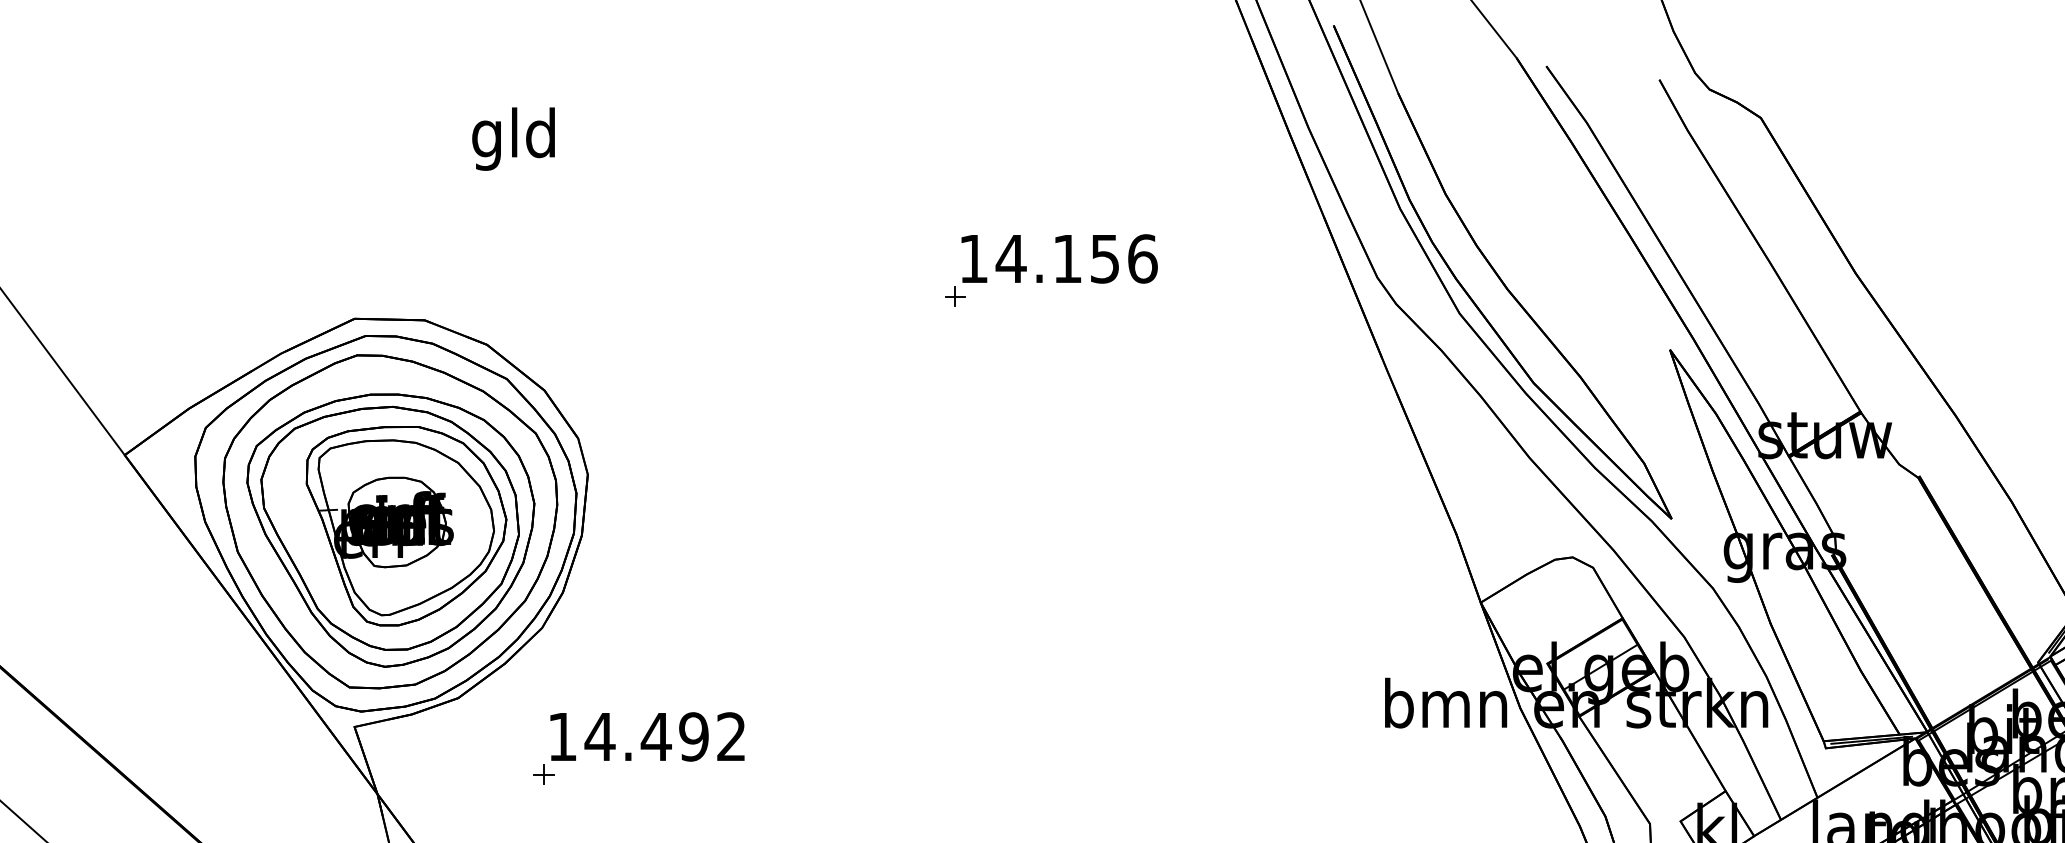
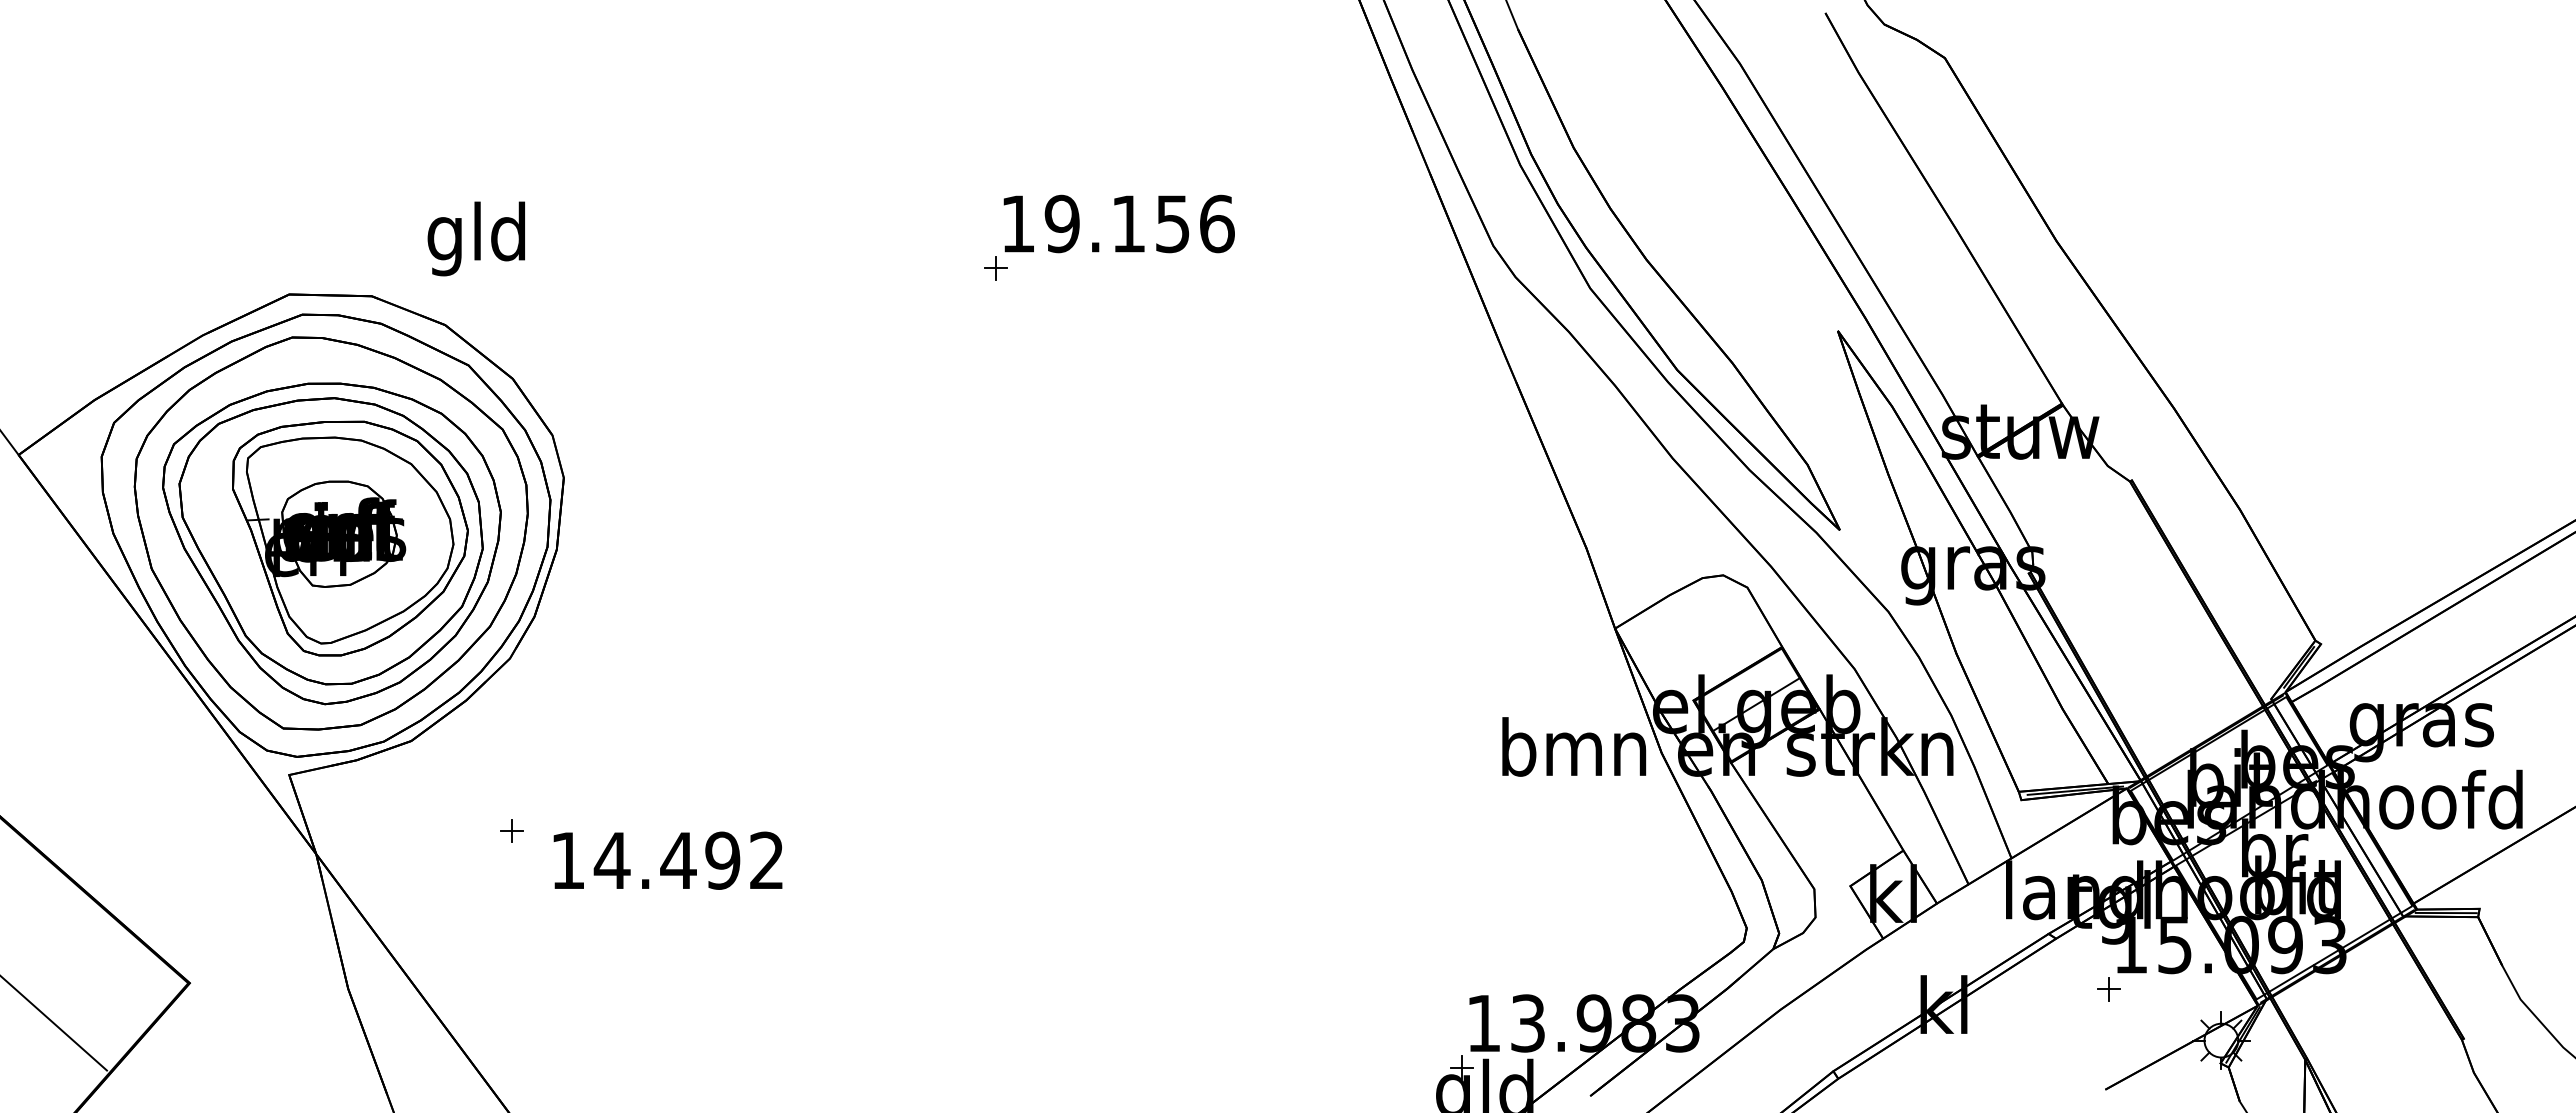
text: (512, 138) -> (475, 238), moved
text: (1010, 258) -> (1061, 223), 14.156 -> 19.156
text: (647, 736) -> (667, 860), moved

